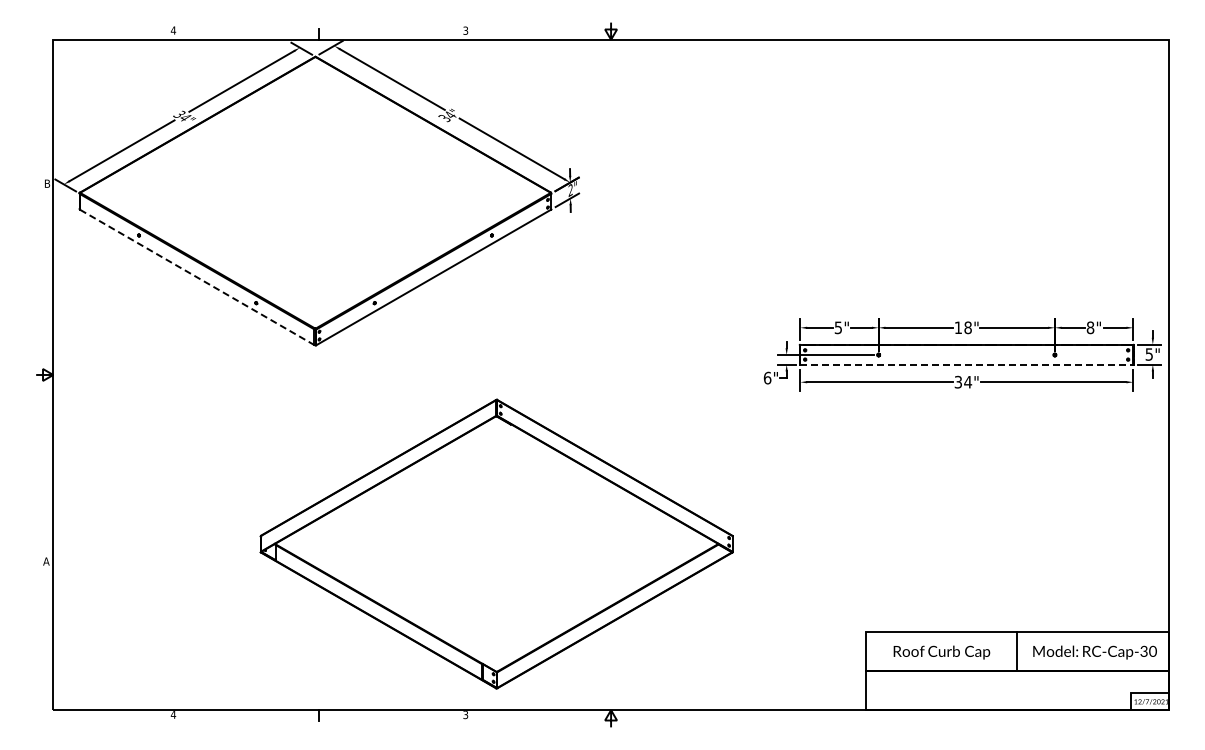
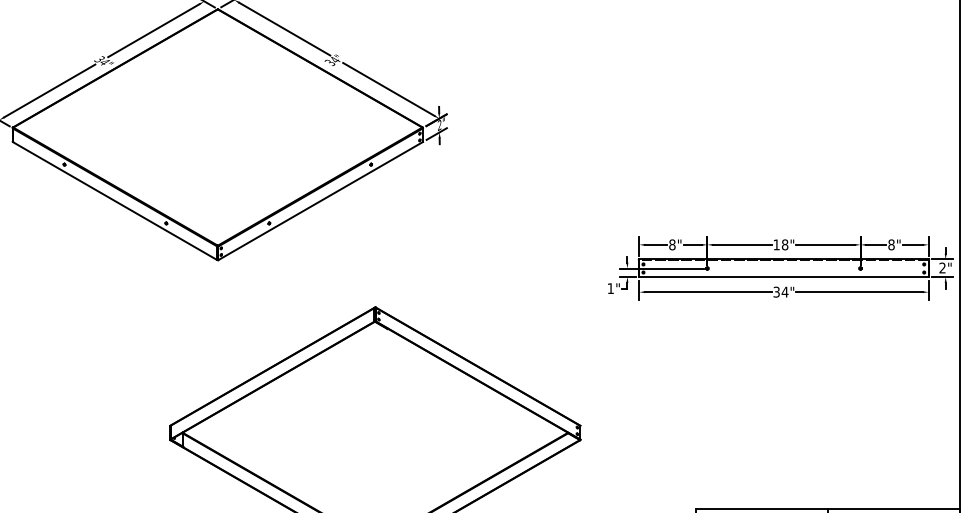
line: (197, 277) -> (115, 201), dashed -> solid
text: (838, 327) -> (672, 244), 5" -> 8"
text: (1148, 354) -> (941, 268), 5" -> 2"
line: (967, 364) -> (784, 276), dashed -> solid
text: (767, 377) -> (610, 288), 6" -> 1"

